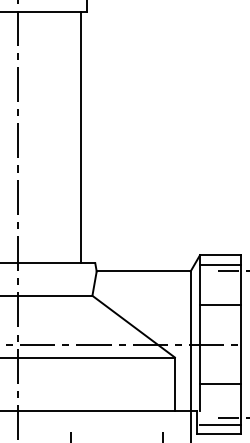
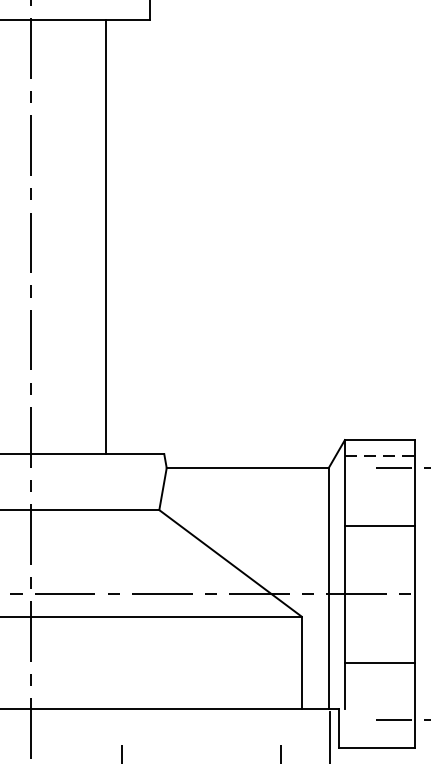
line: (80, 137) -> (106, 237), moved
line: (220, 264) -> (380, 456), solid -> dashed
line: (220, 424) -> (380, 732), removed

